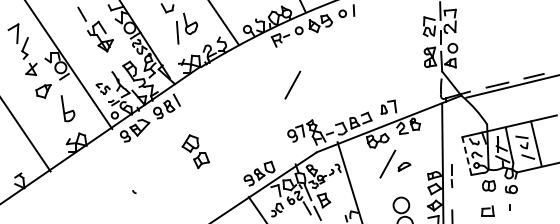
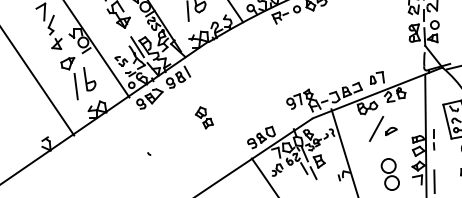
line: (121, 72) -> (137, 46), added
line: (292, 84) -> (291, 57), removed
line: (52, 116) -> (75, 86), added
part: (195, 151) -> (204, 117), size x0.71
line: (466, 155) -> (447, 121), dashed -> solid

